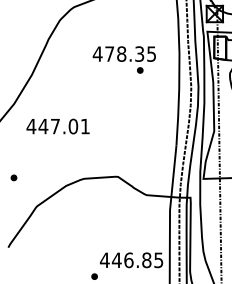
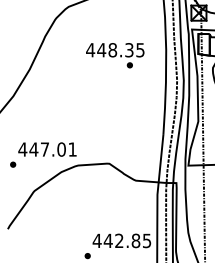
text: (109, 53) -> (101, 49), 478.35 -> 448.35
text: (57, 126) -> (46, 149), moved
text: (128, 260) -> (119, 241), 446.85 -> 442.85

